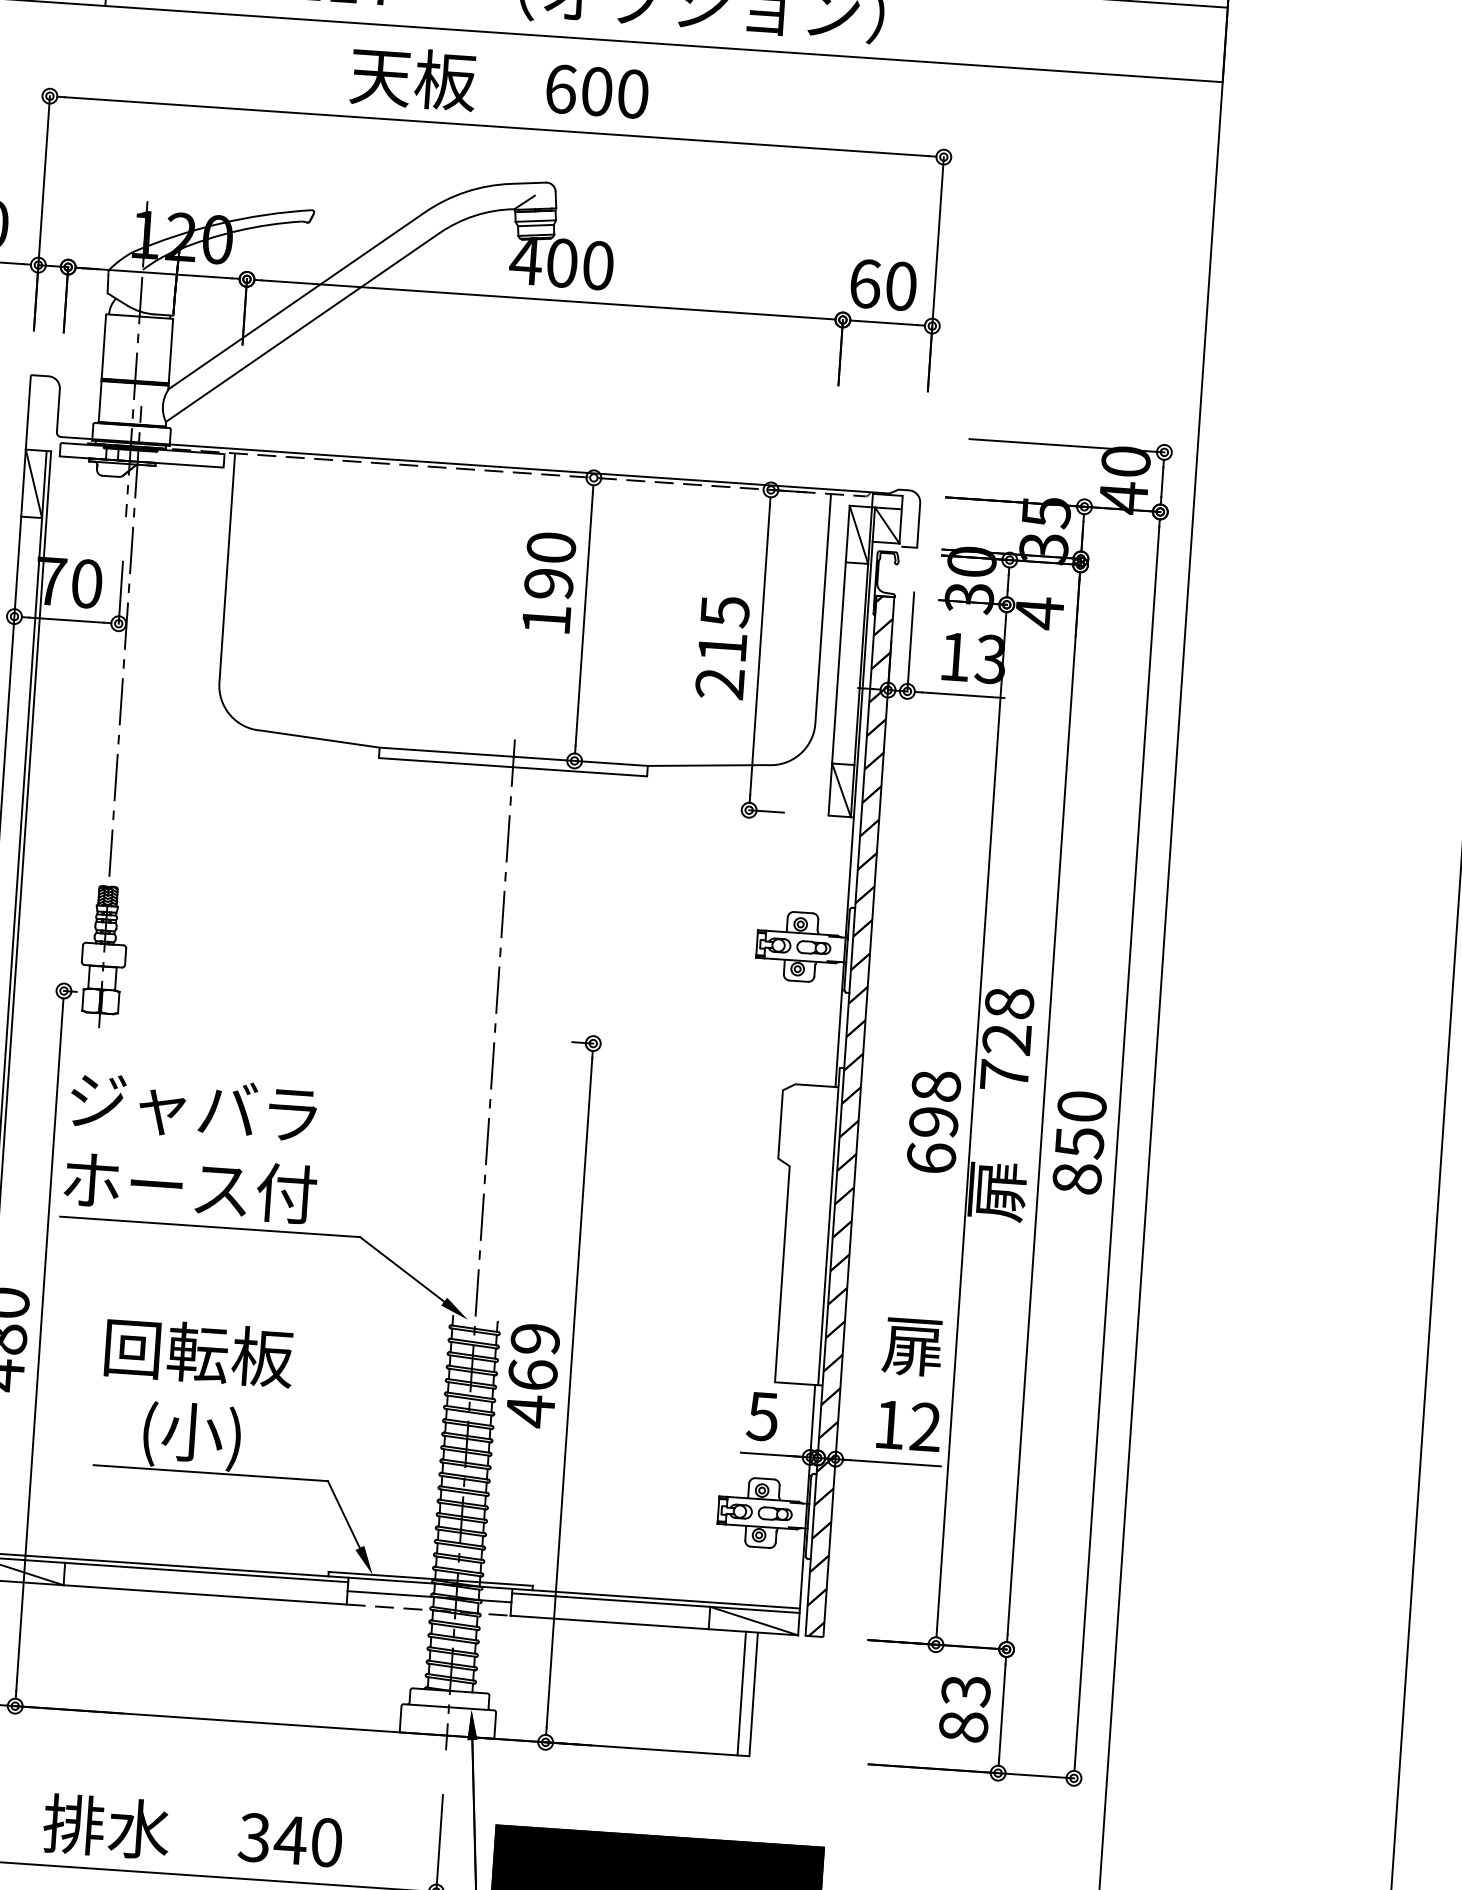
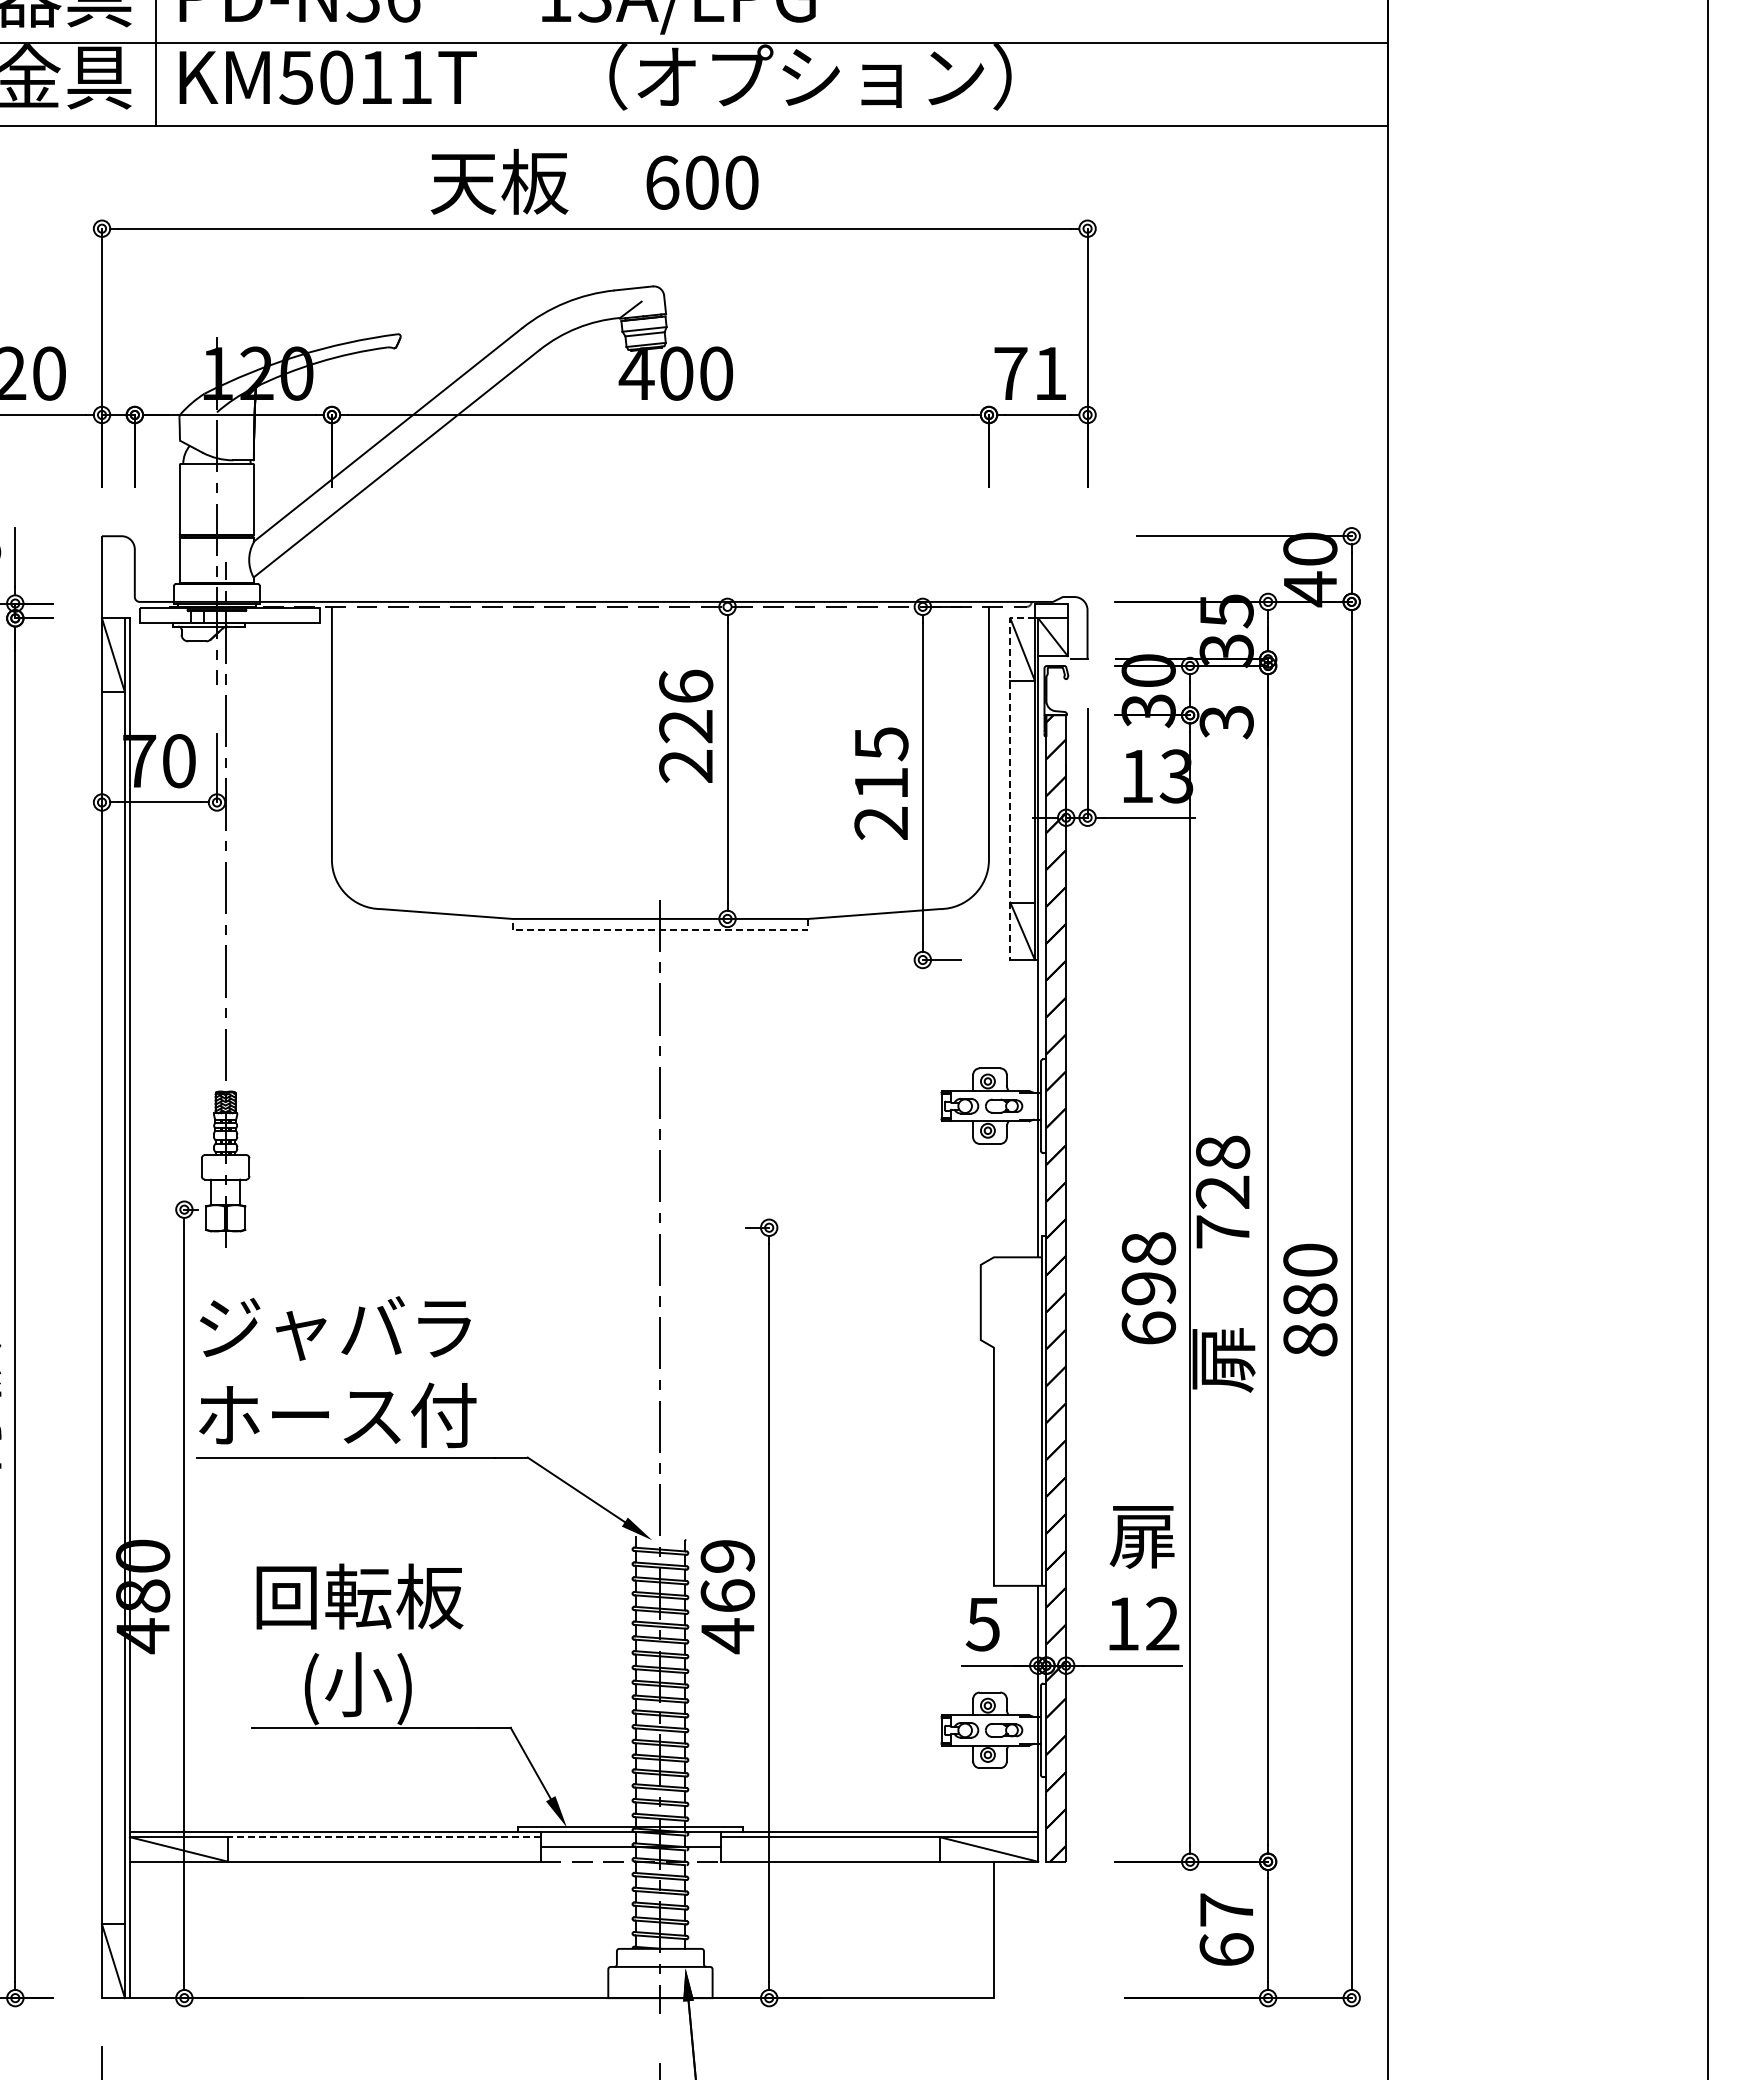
text: (883, 284) -> (1030, 373), 60 -> 71
text: (549, 582) -> (686, 725), 190 -> 226
text: (1039, 613) -> (1226, 722), 4 -> 3
line: (840, 649) -> (1010, 776), solid -> dashed
line: (513, 767) -> (660, 930), solid -> dashed
text: (1079, 1143) -> (1310, 1300), 850 -> 880
line: (206, 1572) -> (384, 1837), solid -> dashed
line: (741, 1693) -> (980, 1929), removed
text: (964, 1708) -> (1226, 1929), 83 -> 67

